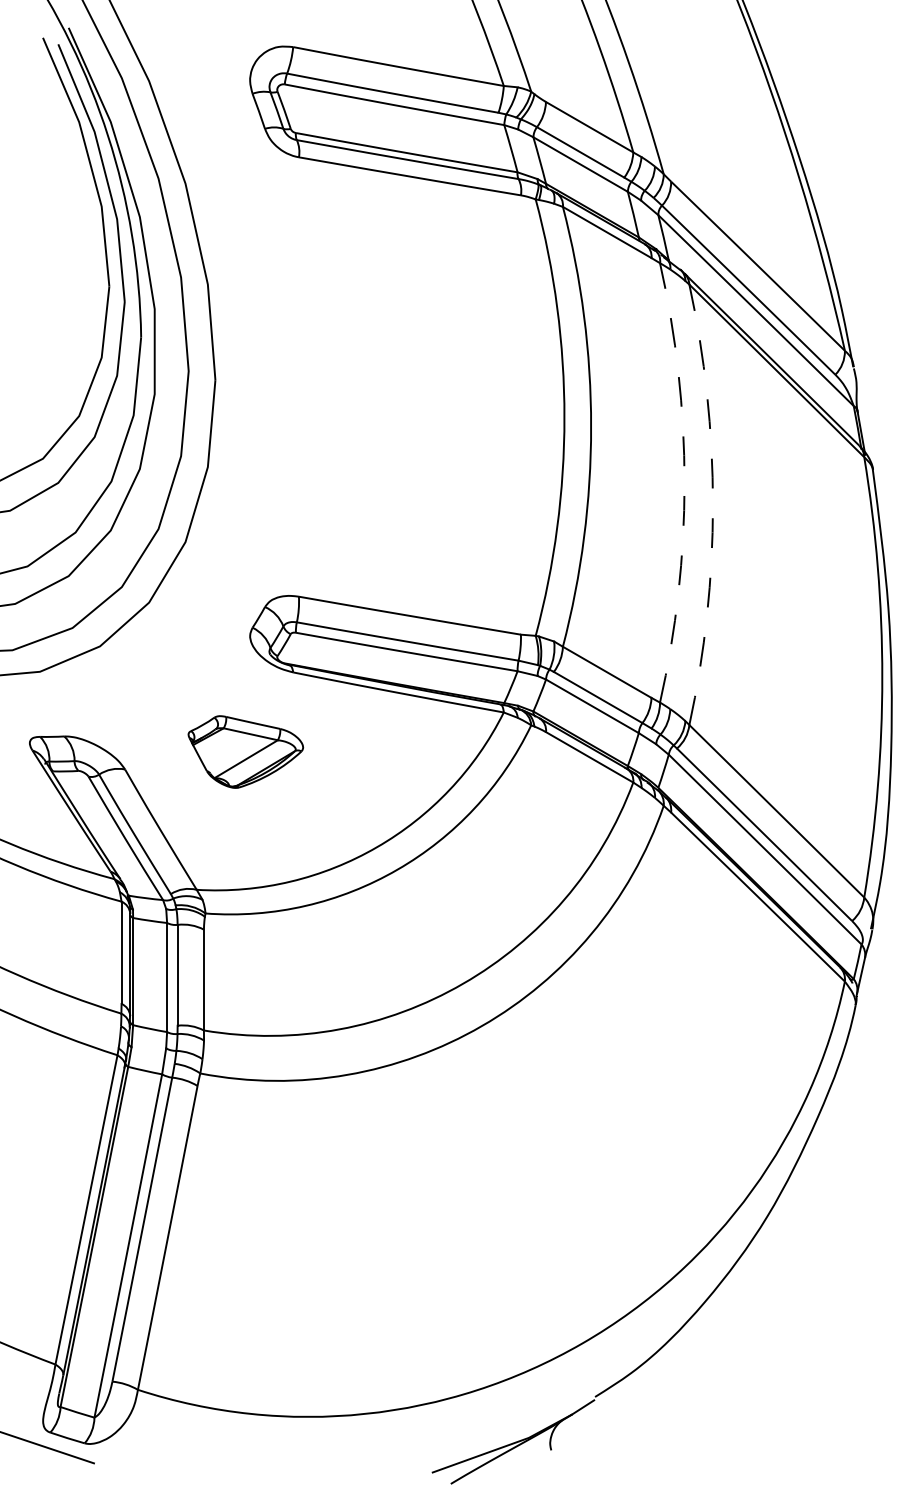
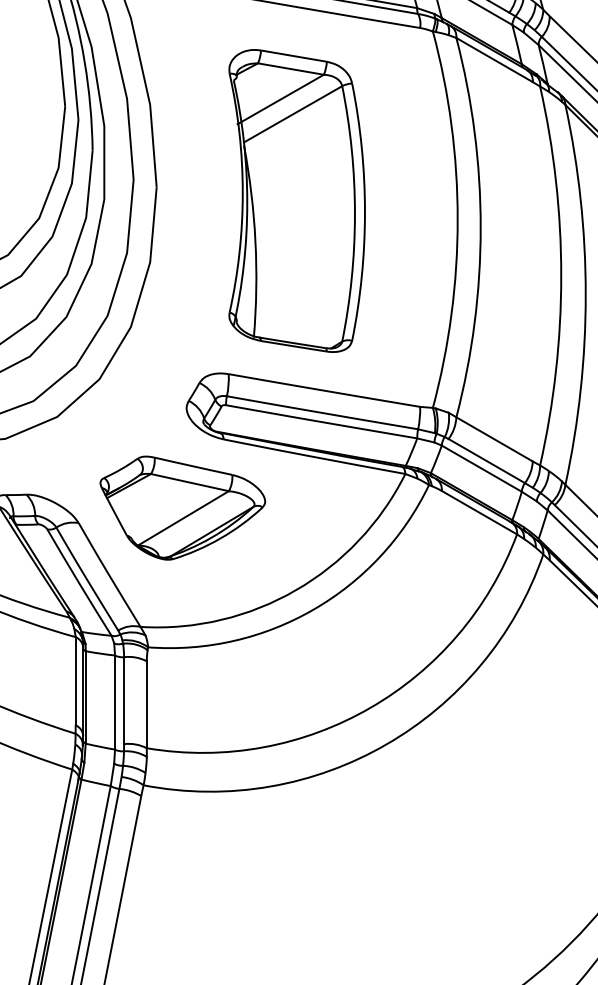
part: (377, 395) -> (296, 200), added
arc: (684, 482) -> (561, 275), dashed -> solid
arc: (712, 504) -> (585, 294), dashed -> solid
part: (245, 751) -> (182, 507), size x1.67

